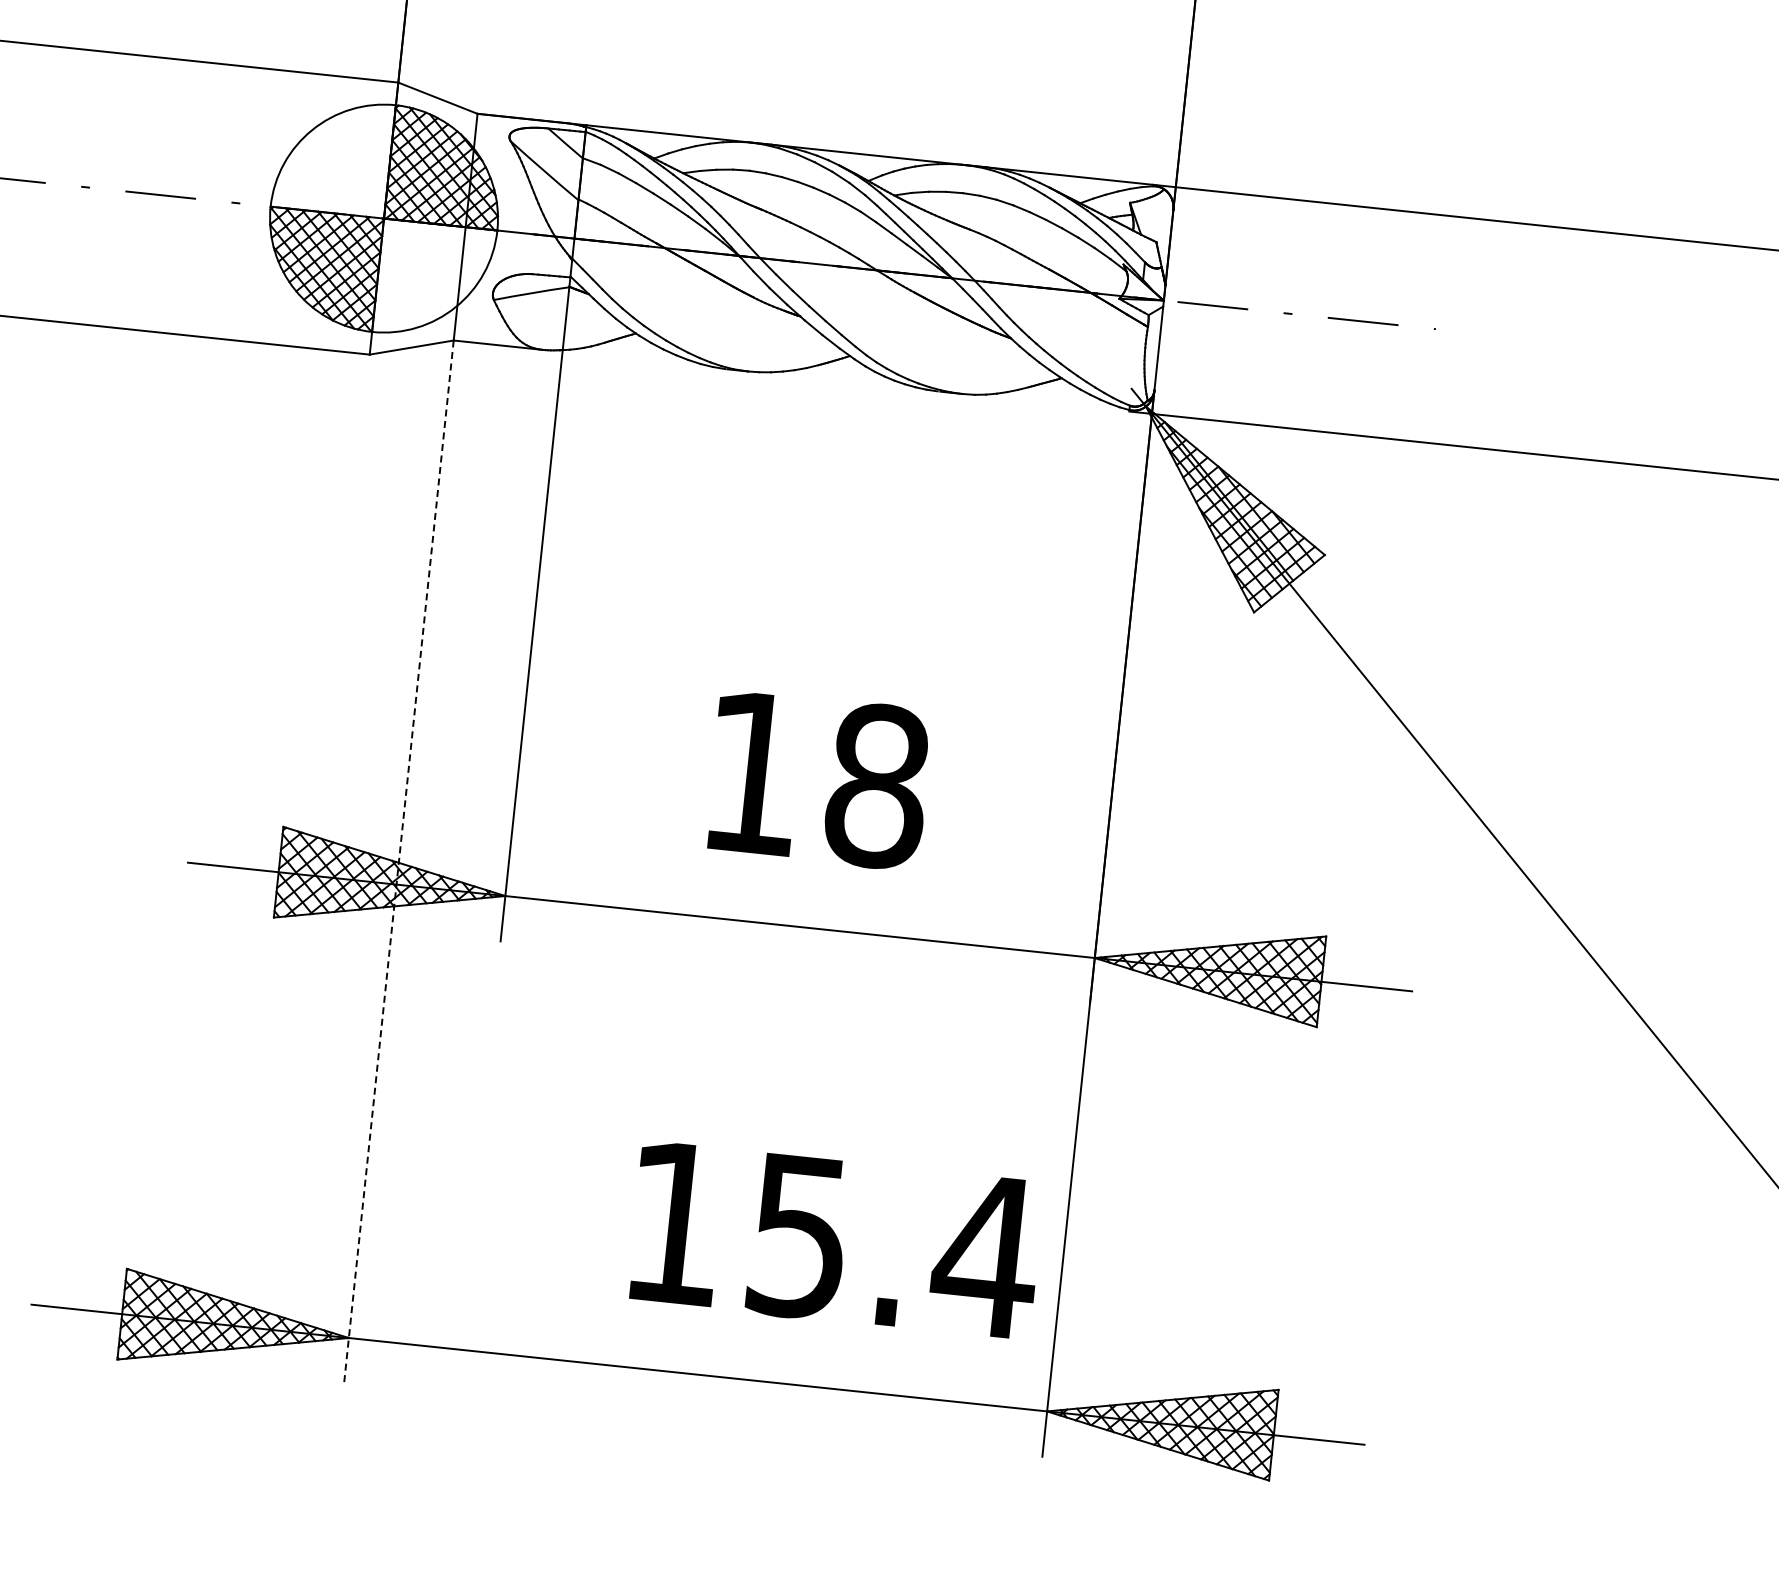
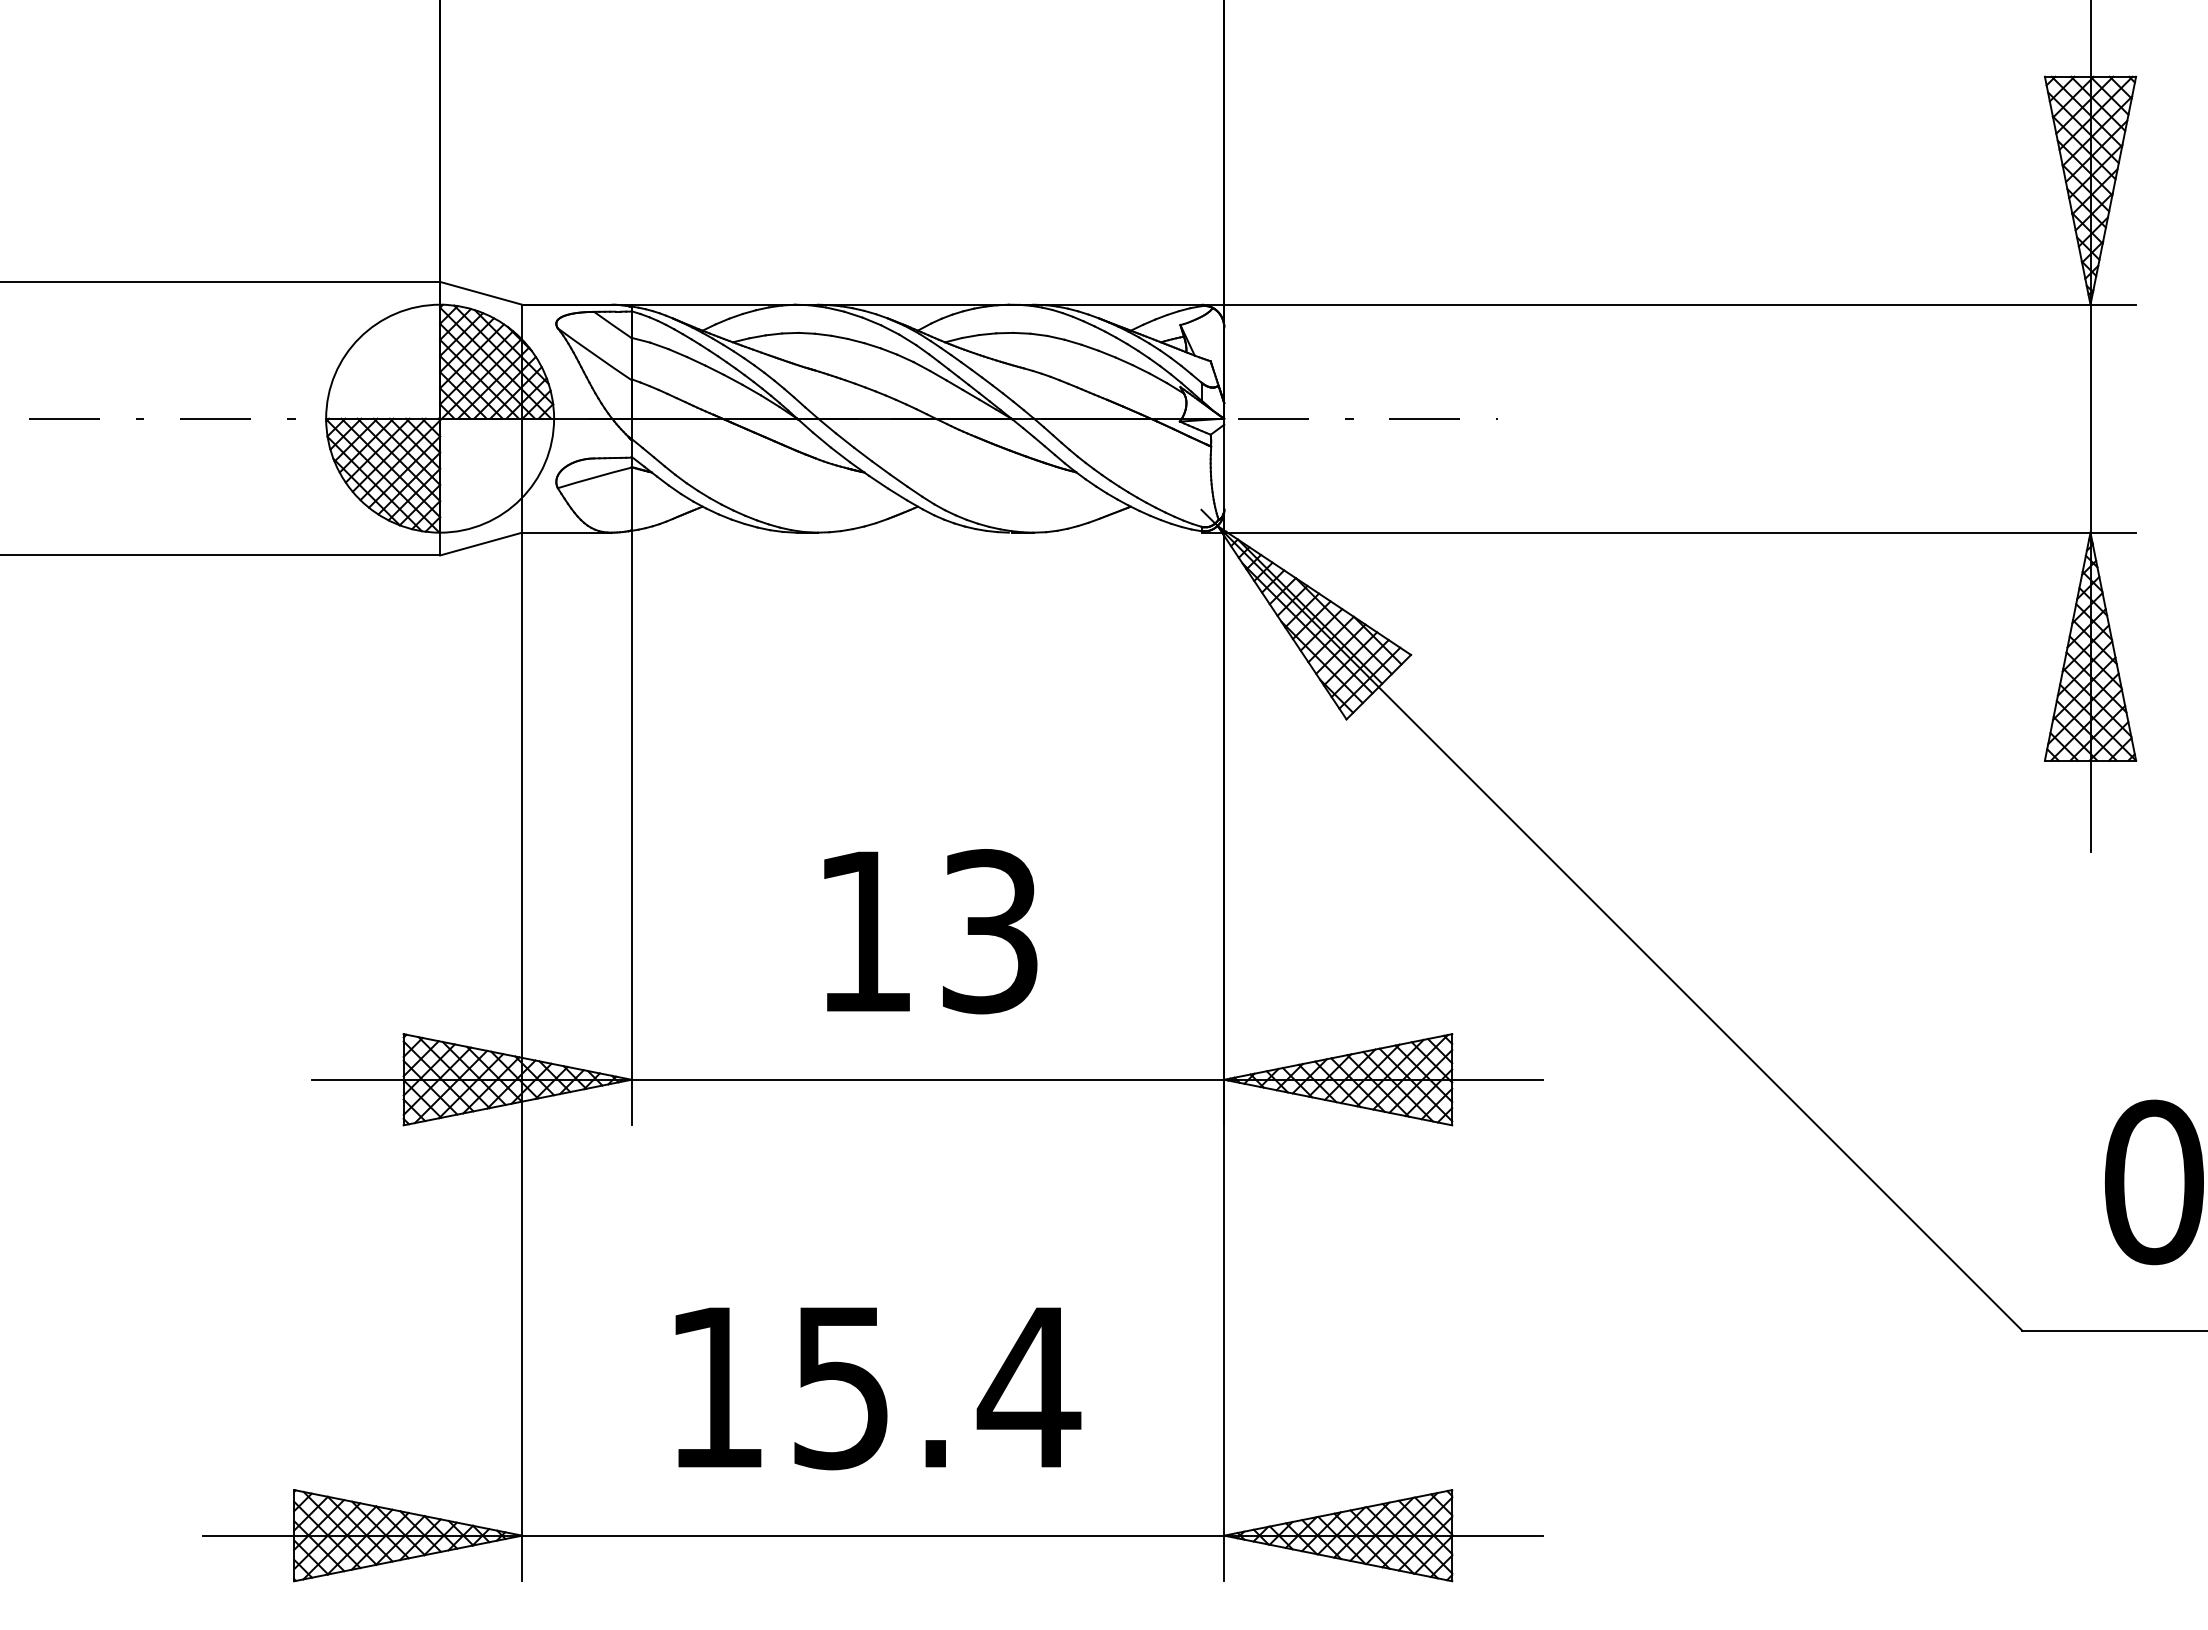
text: (877, 786) -> (990, 931), 18 -> 13
line: (399, 862) -> (522, 1057), dashed -> solid
text: (835, 1241) -> (878, 1388), moved

